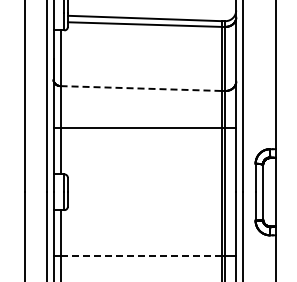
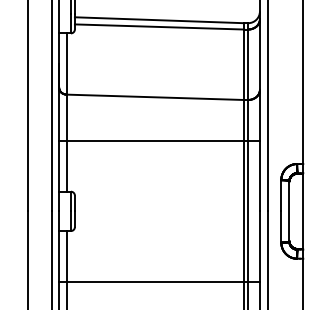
line: (141, 88) -> (155, 97), dashed -> solid
line: (141, 256) -> (155, 282), dashed -> solid

